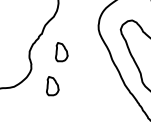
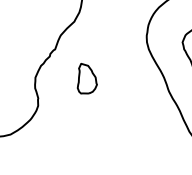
part: (52, 86) -> (72, 134), removed

